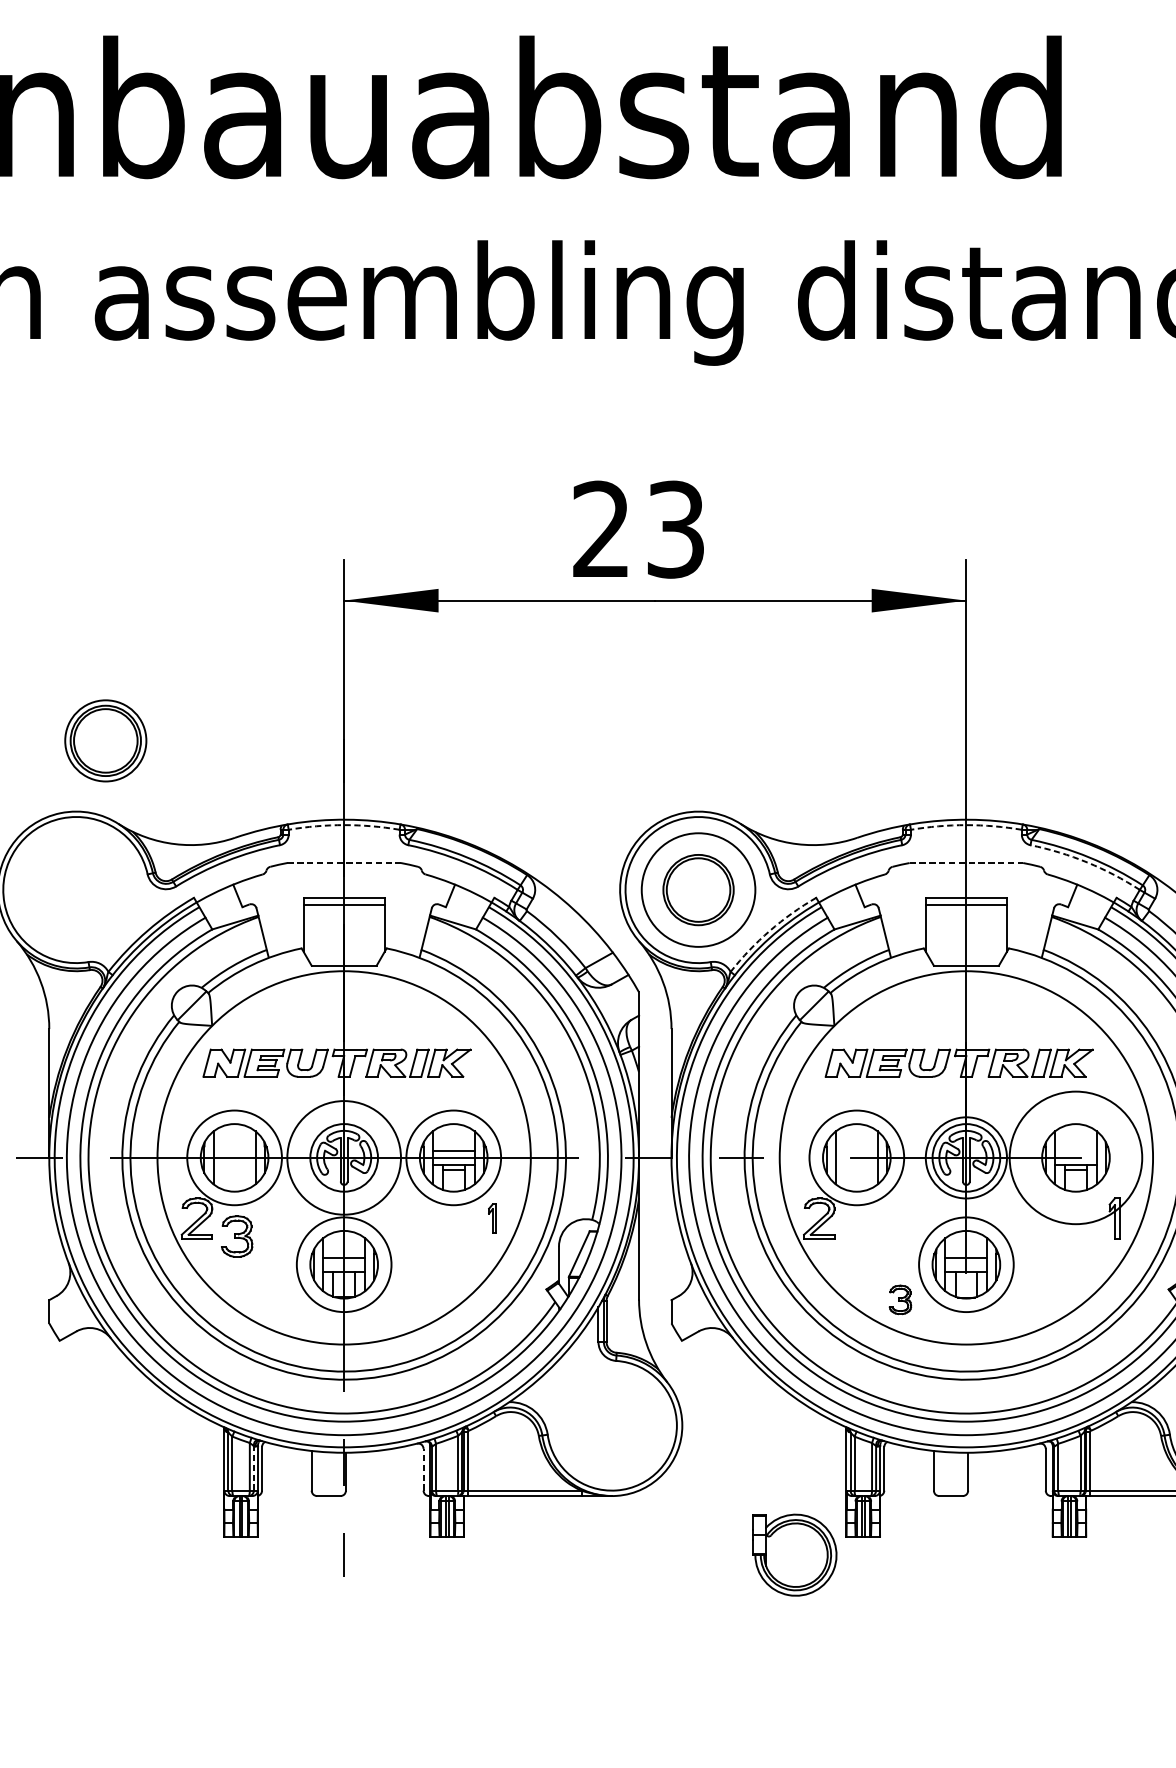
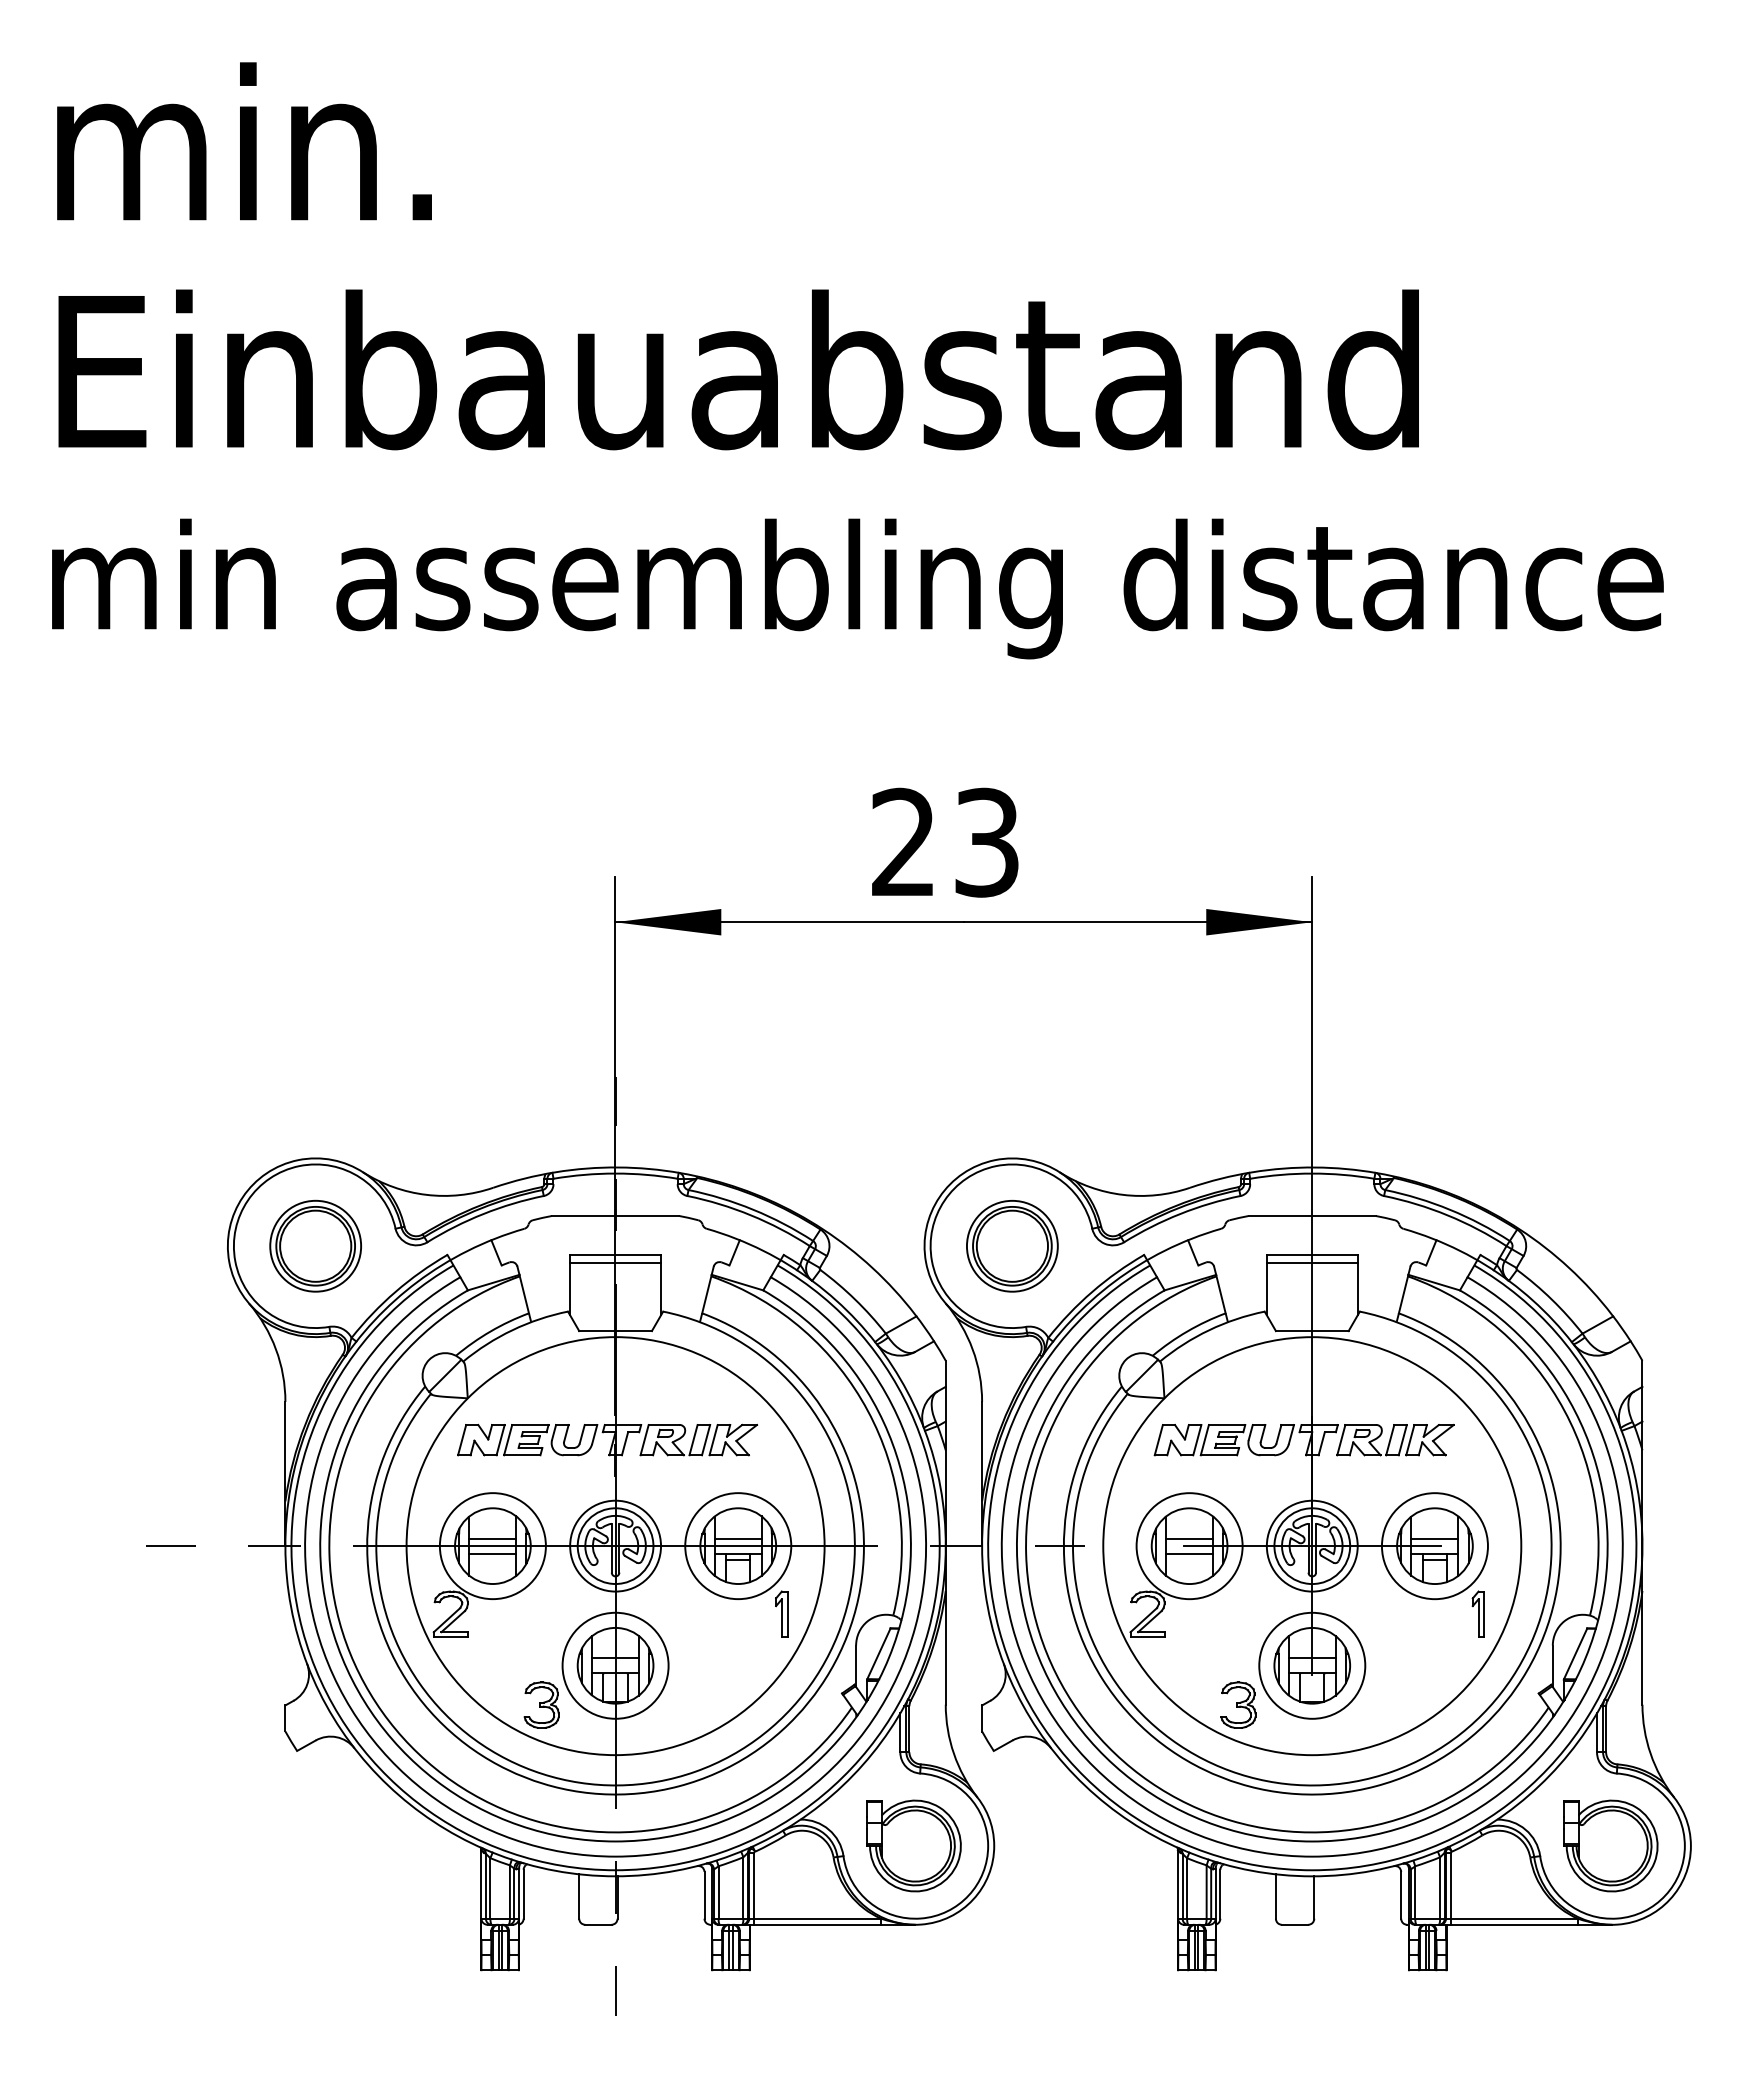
part: (105, 740) -> (315, 1245), moved
arc: (344, 825) -> (615, 1173), dashed -> solid
arc: (966, 825) -> (1312, 1173), dashed -> solid
line: (344, 862) -> (615, 1215), dashed -> solid
line: (966, 862) -> (1312, 1215), dashed -> solid
arc: (1087, 862) -> (1447, 1215), dashed -> solid
circle: (697, 889) -> (1011, 1245), size x0.71
arc: (770, 930) -> (1092, 1291), dashed -> solid
line: (234, 1151) -> (492, 1538), added
line: (856, 1151) -> (1189, 1538), added
line: (1075, 1151) -> (1434, 1538), added
circle: (344, 1157) -> (615, 1545), size x0.71
circle: (1075, 1158) -> (1434, 1546), size x0.71
line: (234, 1164) -> (492, 1553), added
line: (856, 1164) -> (1189, 1553), added
part: (492, 1218) -> (781, 1613), size x1.43
part: (236, 1235) -> (541, 1704), moved
part: (900, 1299) -> (1238, 1704), size x1.43
line: (253, 1468) -> (514, 1893), dashed -> solid
line: (423, 1469) -> (704, 1894), dashed -> solid
part: (794, 1554) -> (913, 1845), moved

